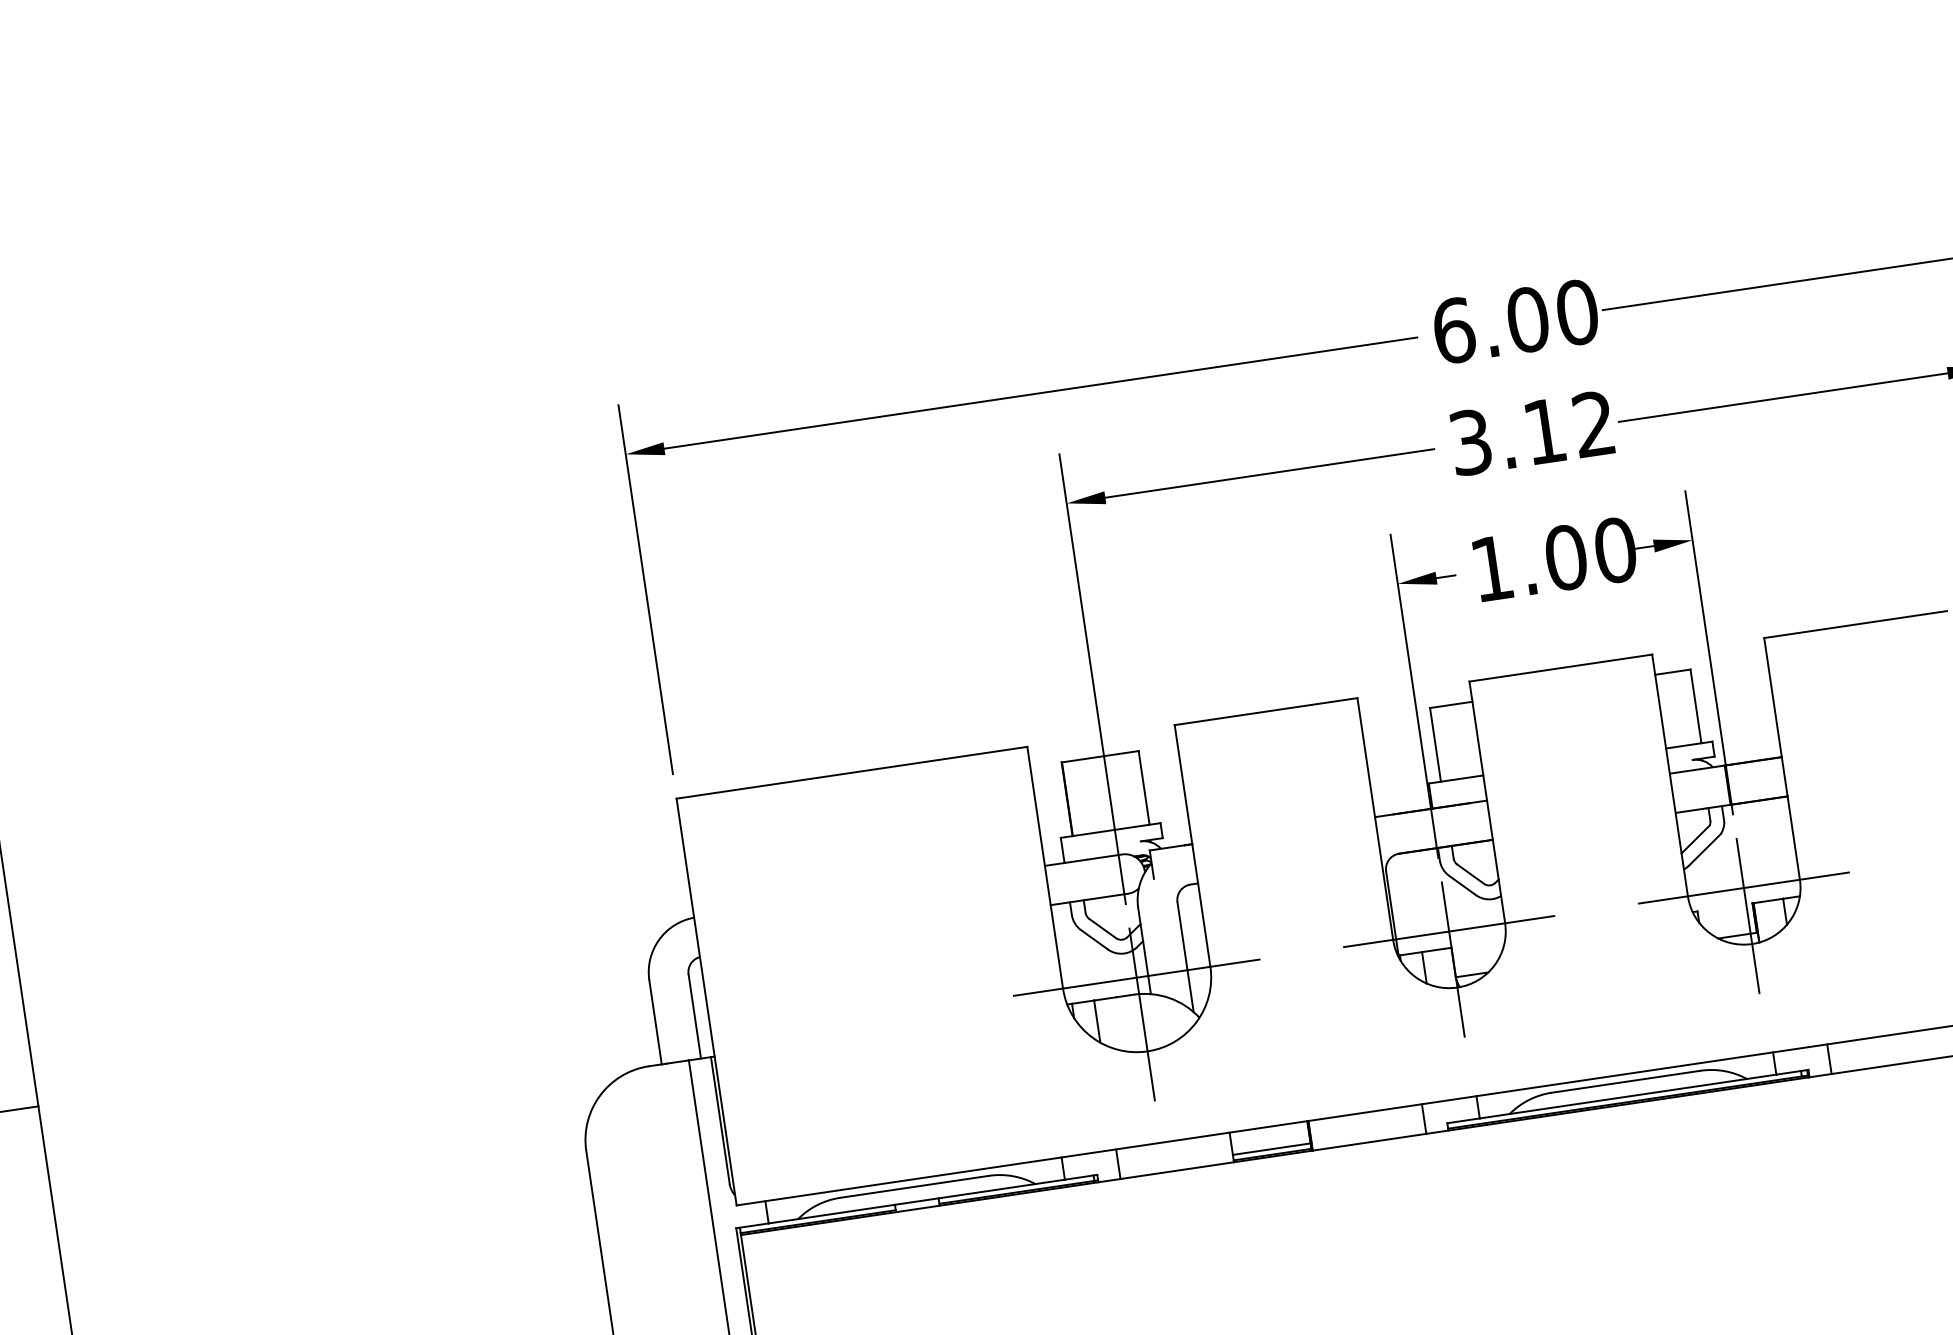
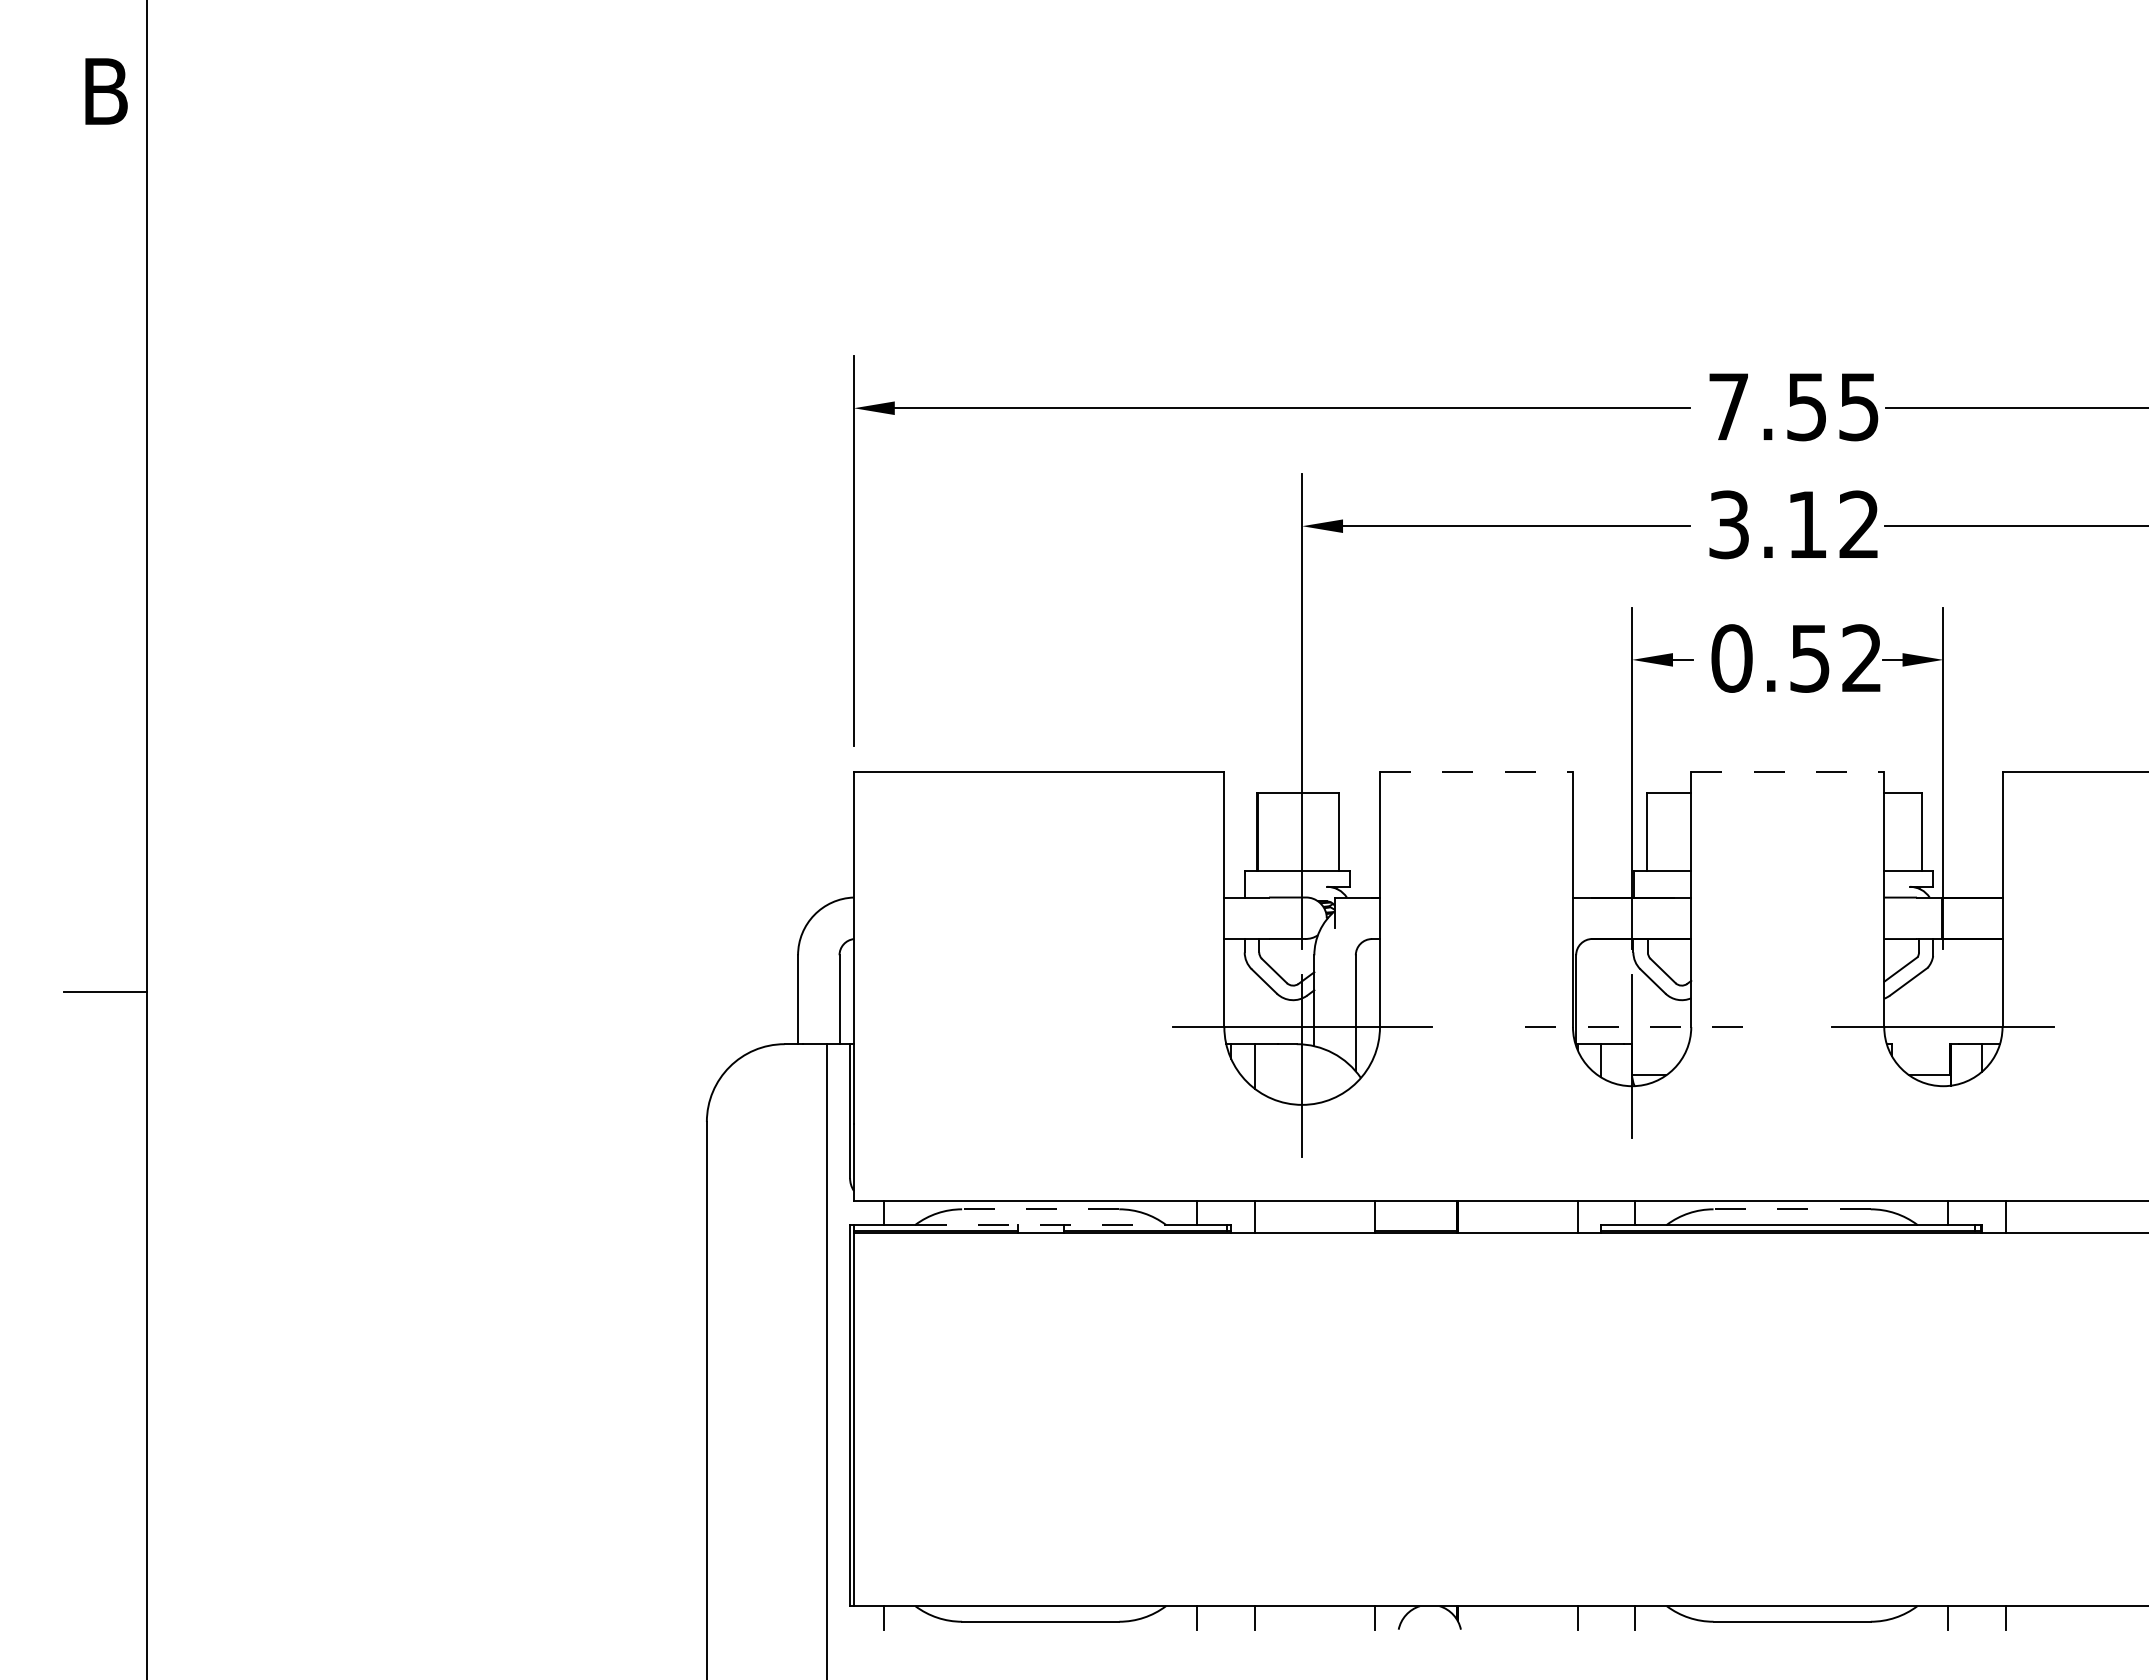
text: (1515, 321) -> (1793, 406), 6.00 -> 7.55
text: (1553, 559) -> (1796, 658), 1.00 -> 0.52
line: (1561, 667) -> (1788, 771), solid -> dashed
line: (1266, 711) -> (1476, 771), solid -> dashed
line: (1748, 915) -> (1943, 1056), removed
line: (1448, 932) -> (1631, 1027), solid -> dashed
line: (1626, 1081) -> (1792, 1209), solid -> dashed
line: (1271, 1148) -> (1415, 1224), removed
line: (914, 1187) -> (1040, 1209), solid -> dashed
line: (917, 1201) -> (1041, 1224), solid -> dashed

